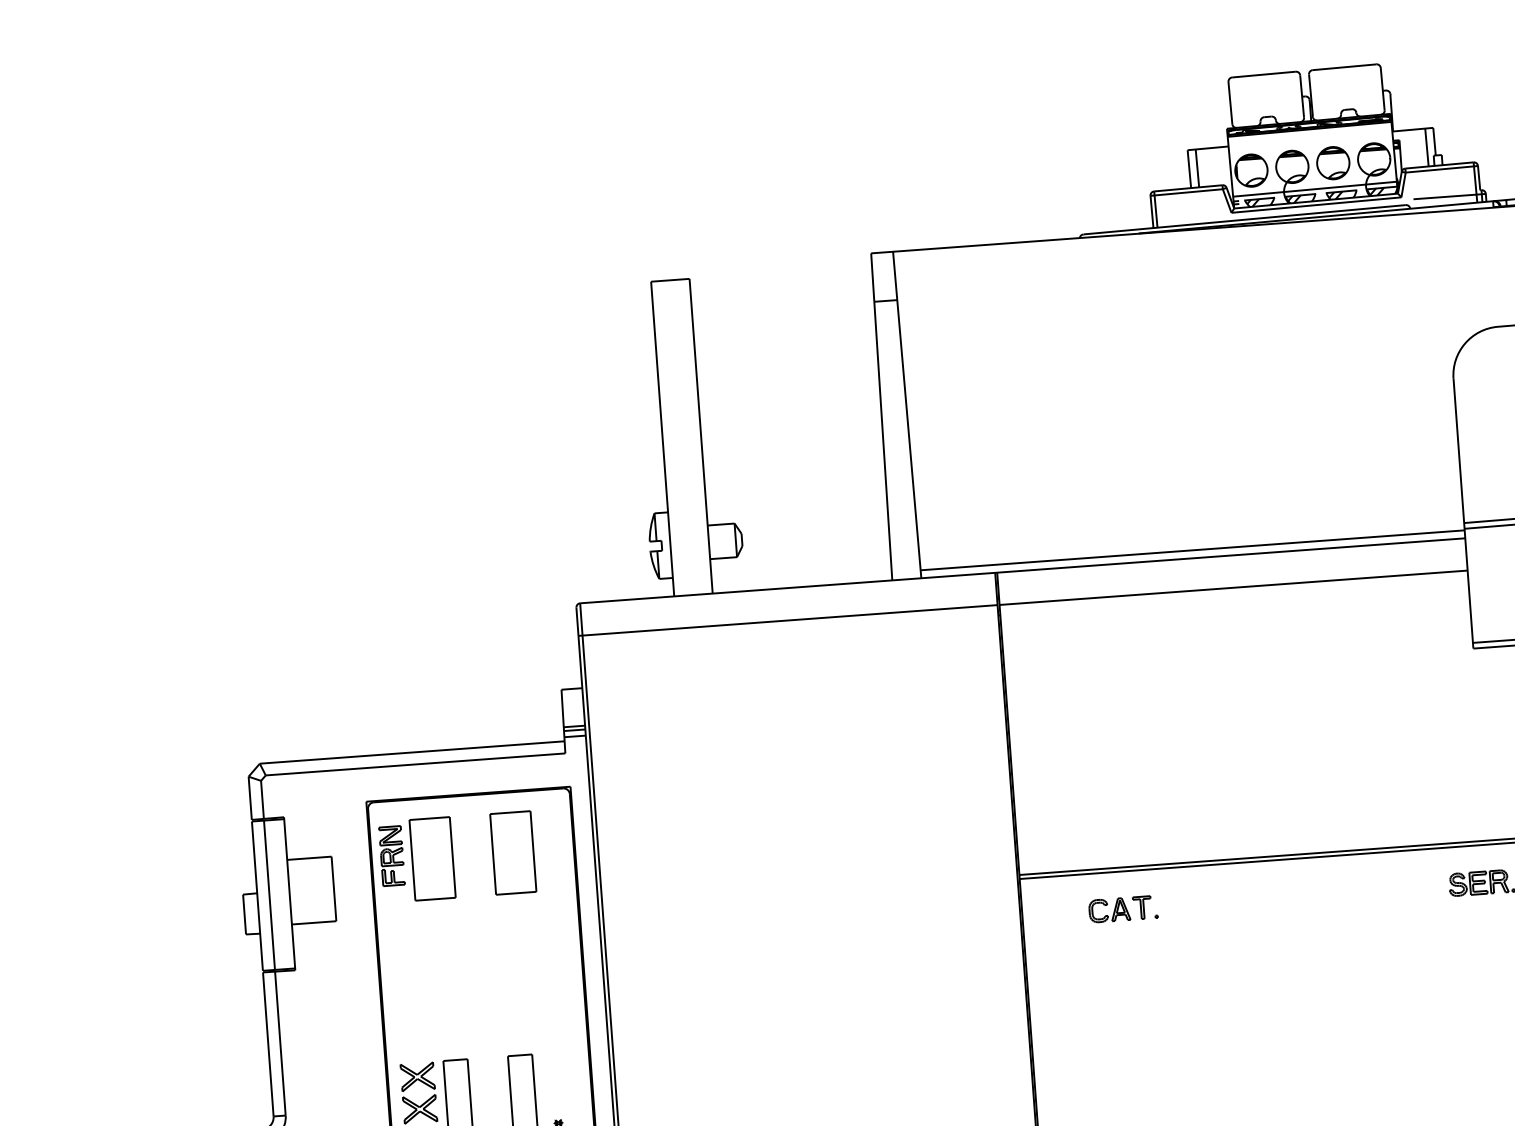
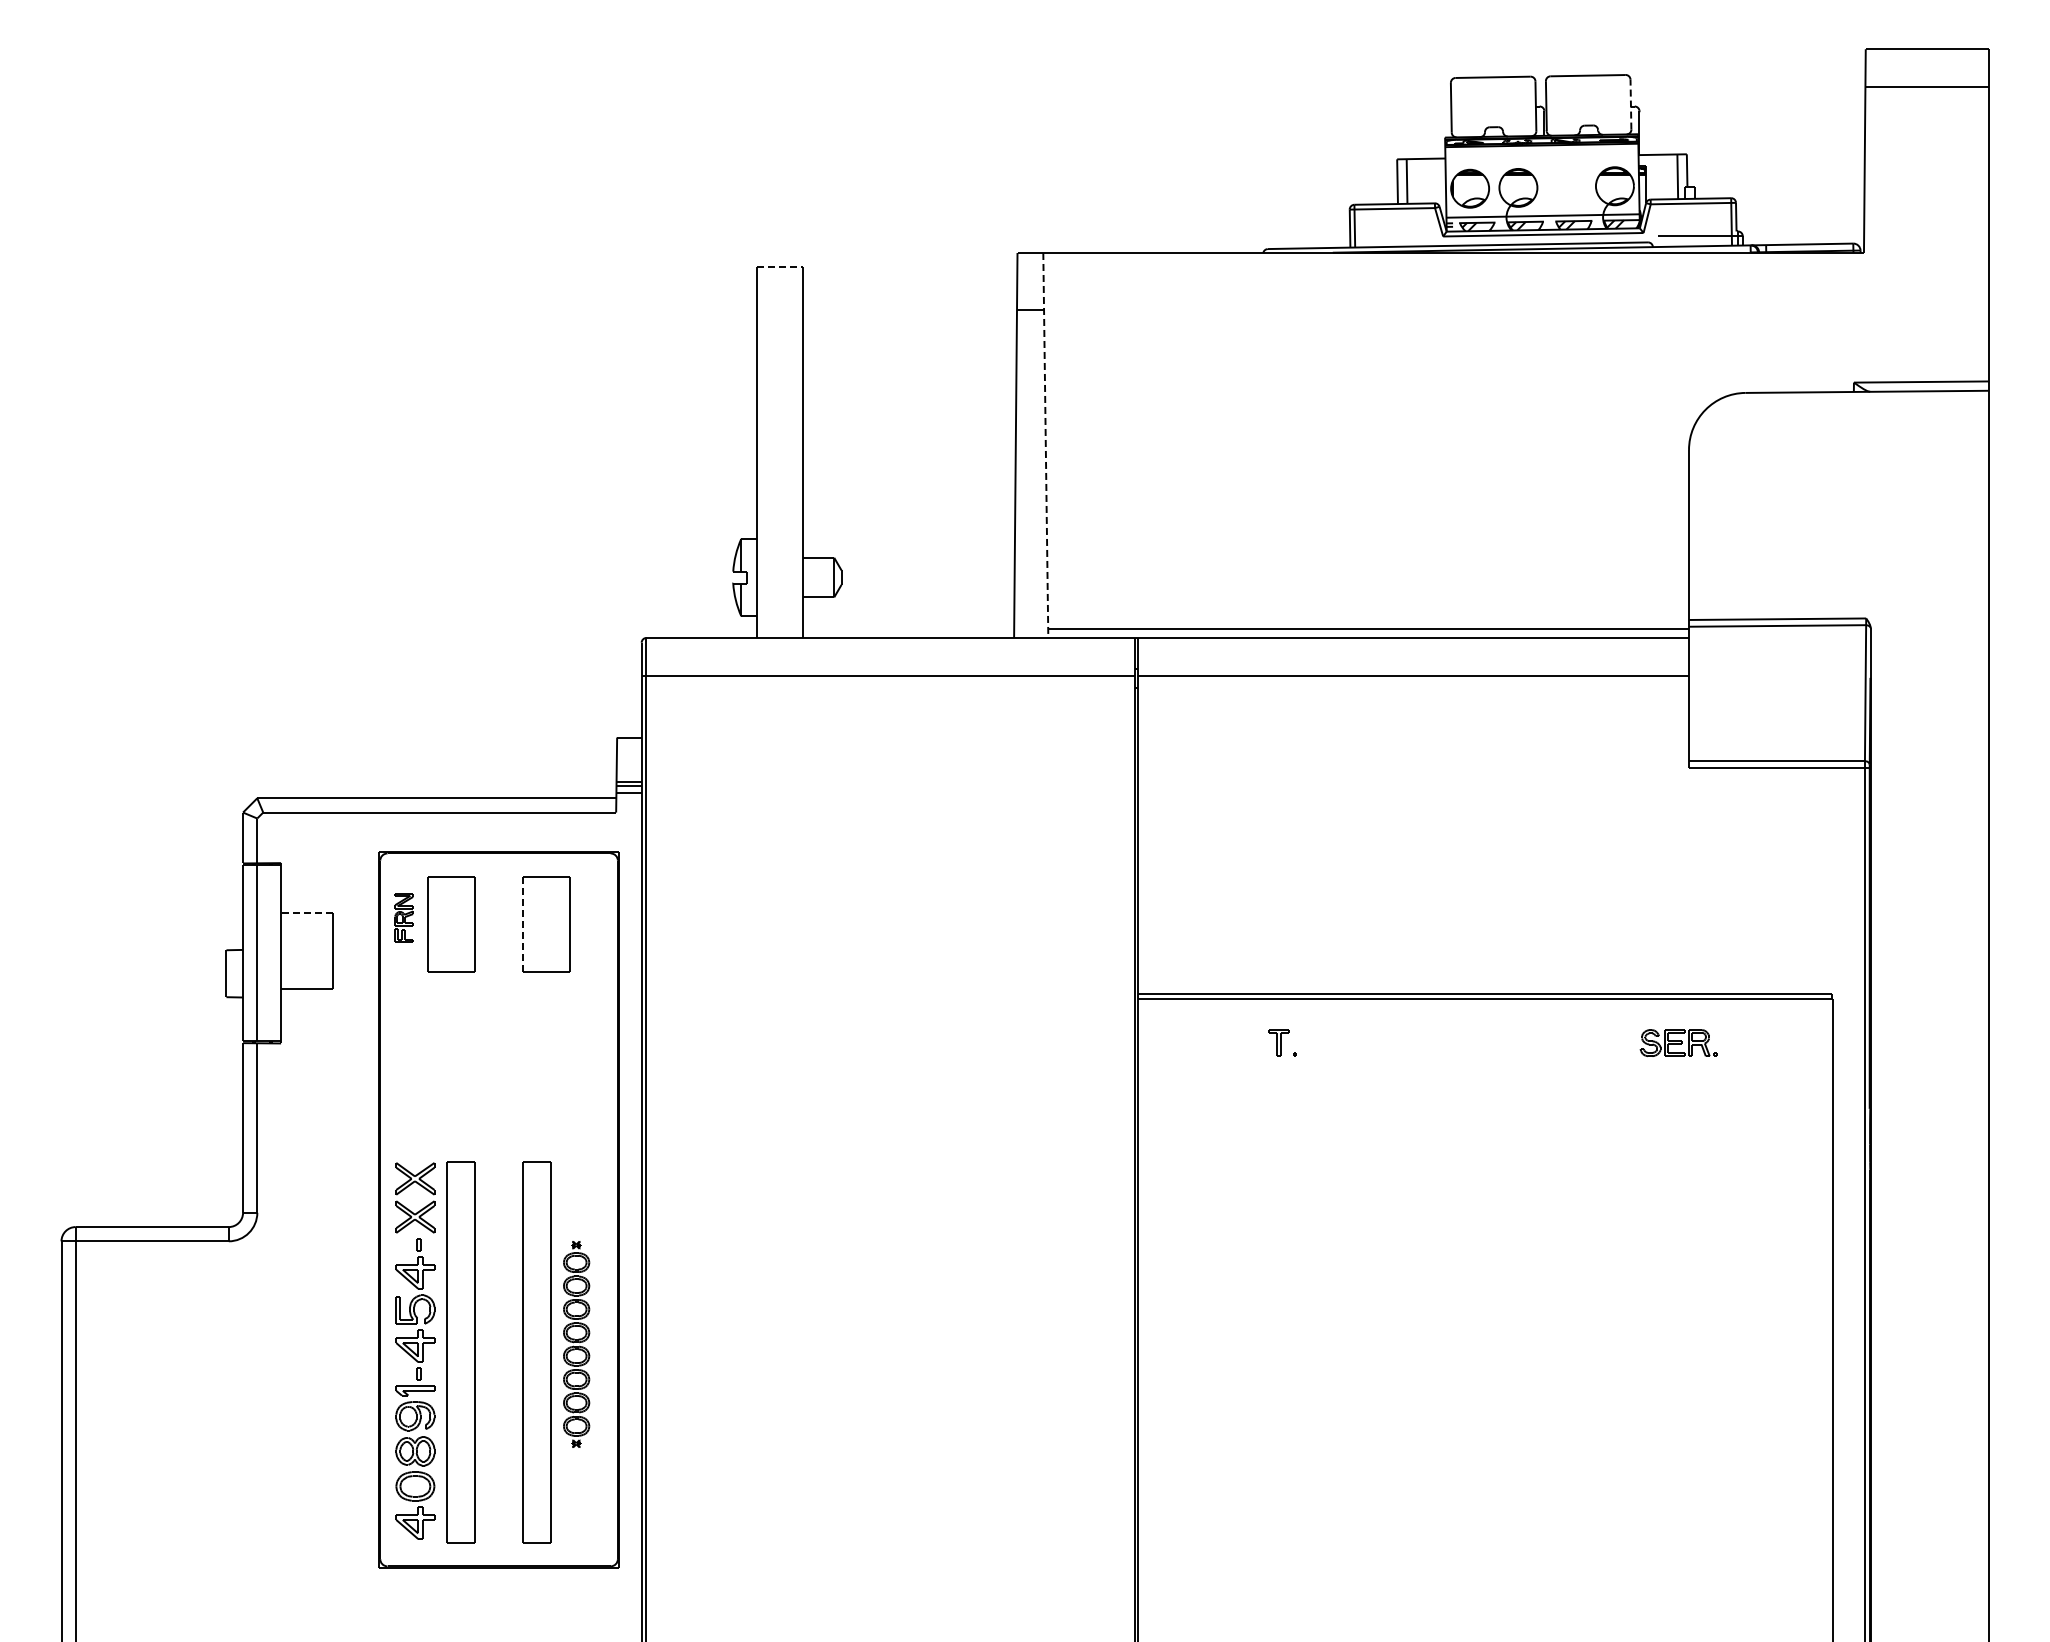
line: (1382, 89) -> (1630, 104), solid -> dashed
part: (1333, 162) -> (1566, 186), removed
line: (670, 280) -> (779, 267), solid -> dashed
line: (906, 415) -> (1045, 445), solid -> dashed
line: (492, 854) -> (522, 924), solid -> dashed
part: (391, 855) -> (403, 917), size x0.7
line: (308, 858) -> (306, 913), solid -> dashed
part: (1109, 909) -> (1240, 1042), removed

